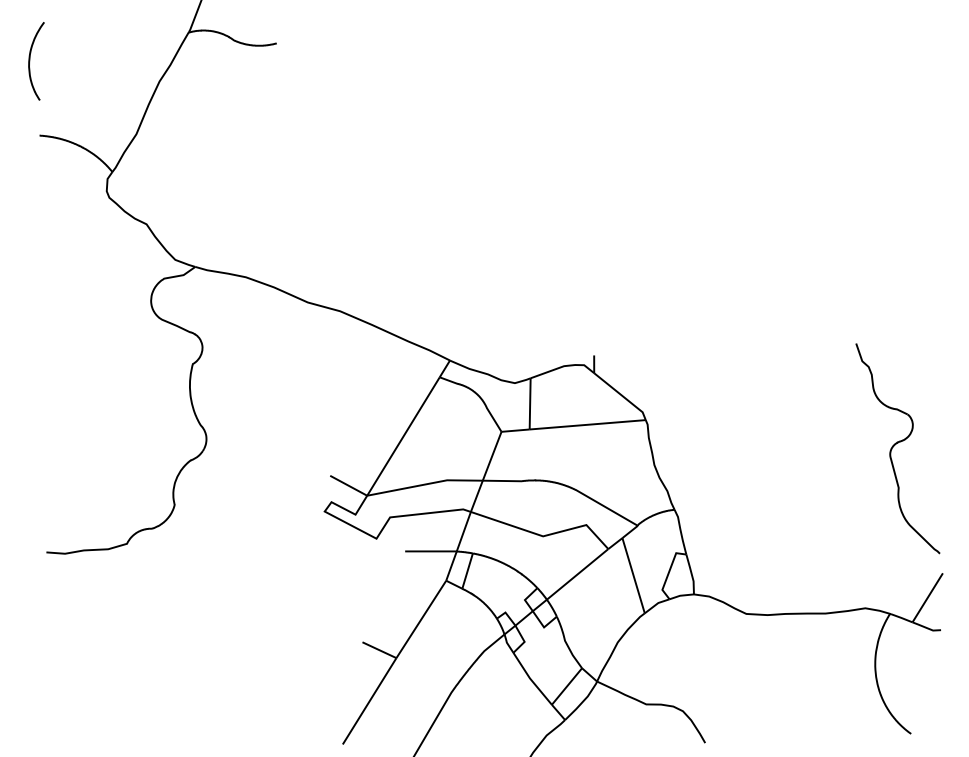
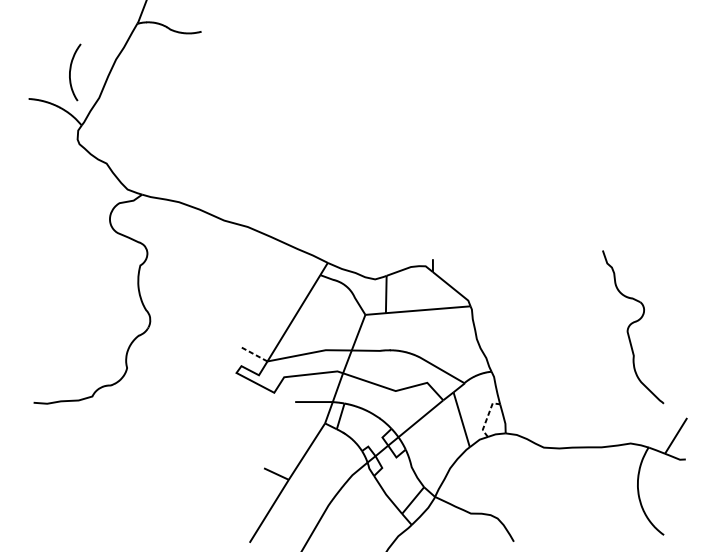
curve: (30, 61) -> (70, 72), moved
part: (897, 448) -> (632, 327), moved
line: (348, 485) -> (253, 354), solid -> dashed
line: (669, 571) -> (487, 416), solid -> dashed

